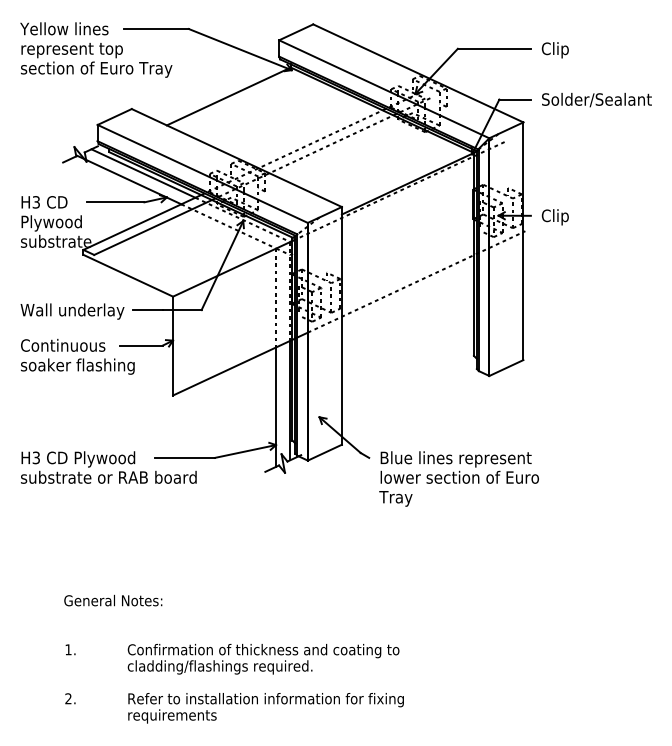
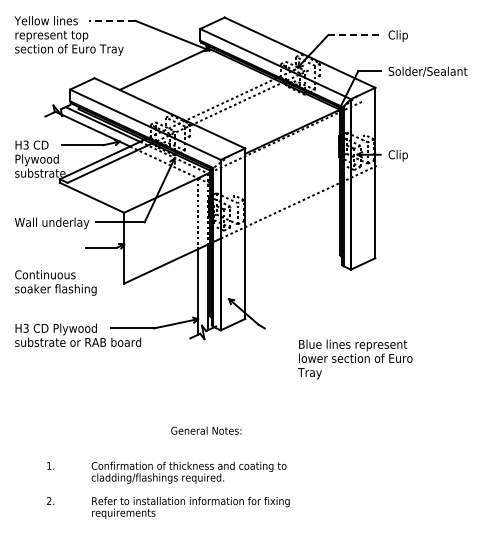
line: (155, 28) -> (111, 20), solid -> dashed
line: (495, 49) -> (355, 35), solid -> dashed
text: (77, 356) -> (55, 282), moved
text: (459, 478) -> (355, 359), moved
text: (113, 600) -> (206, 430), moved

